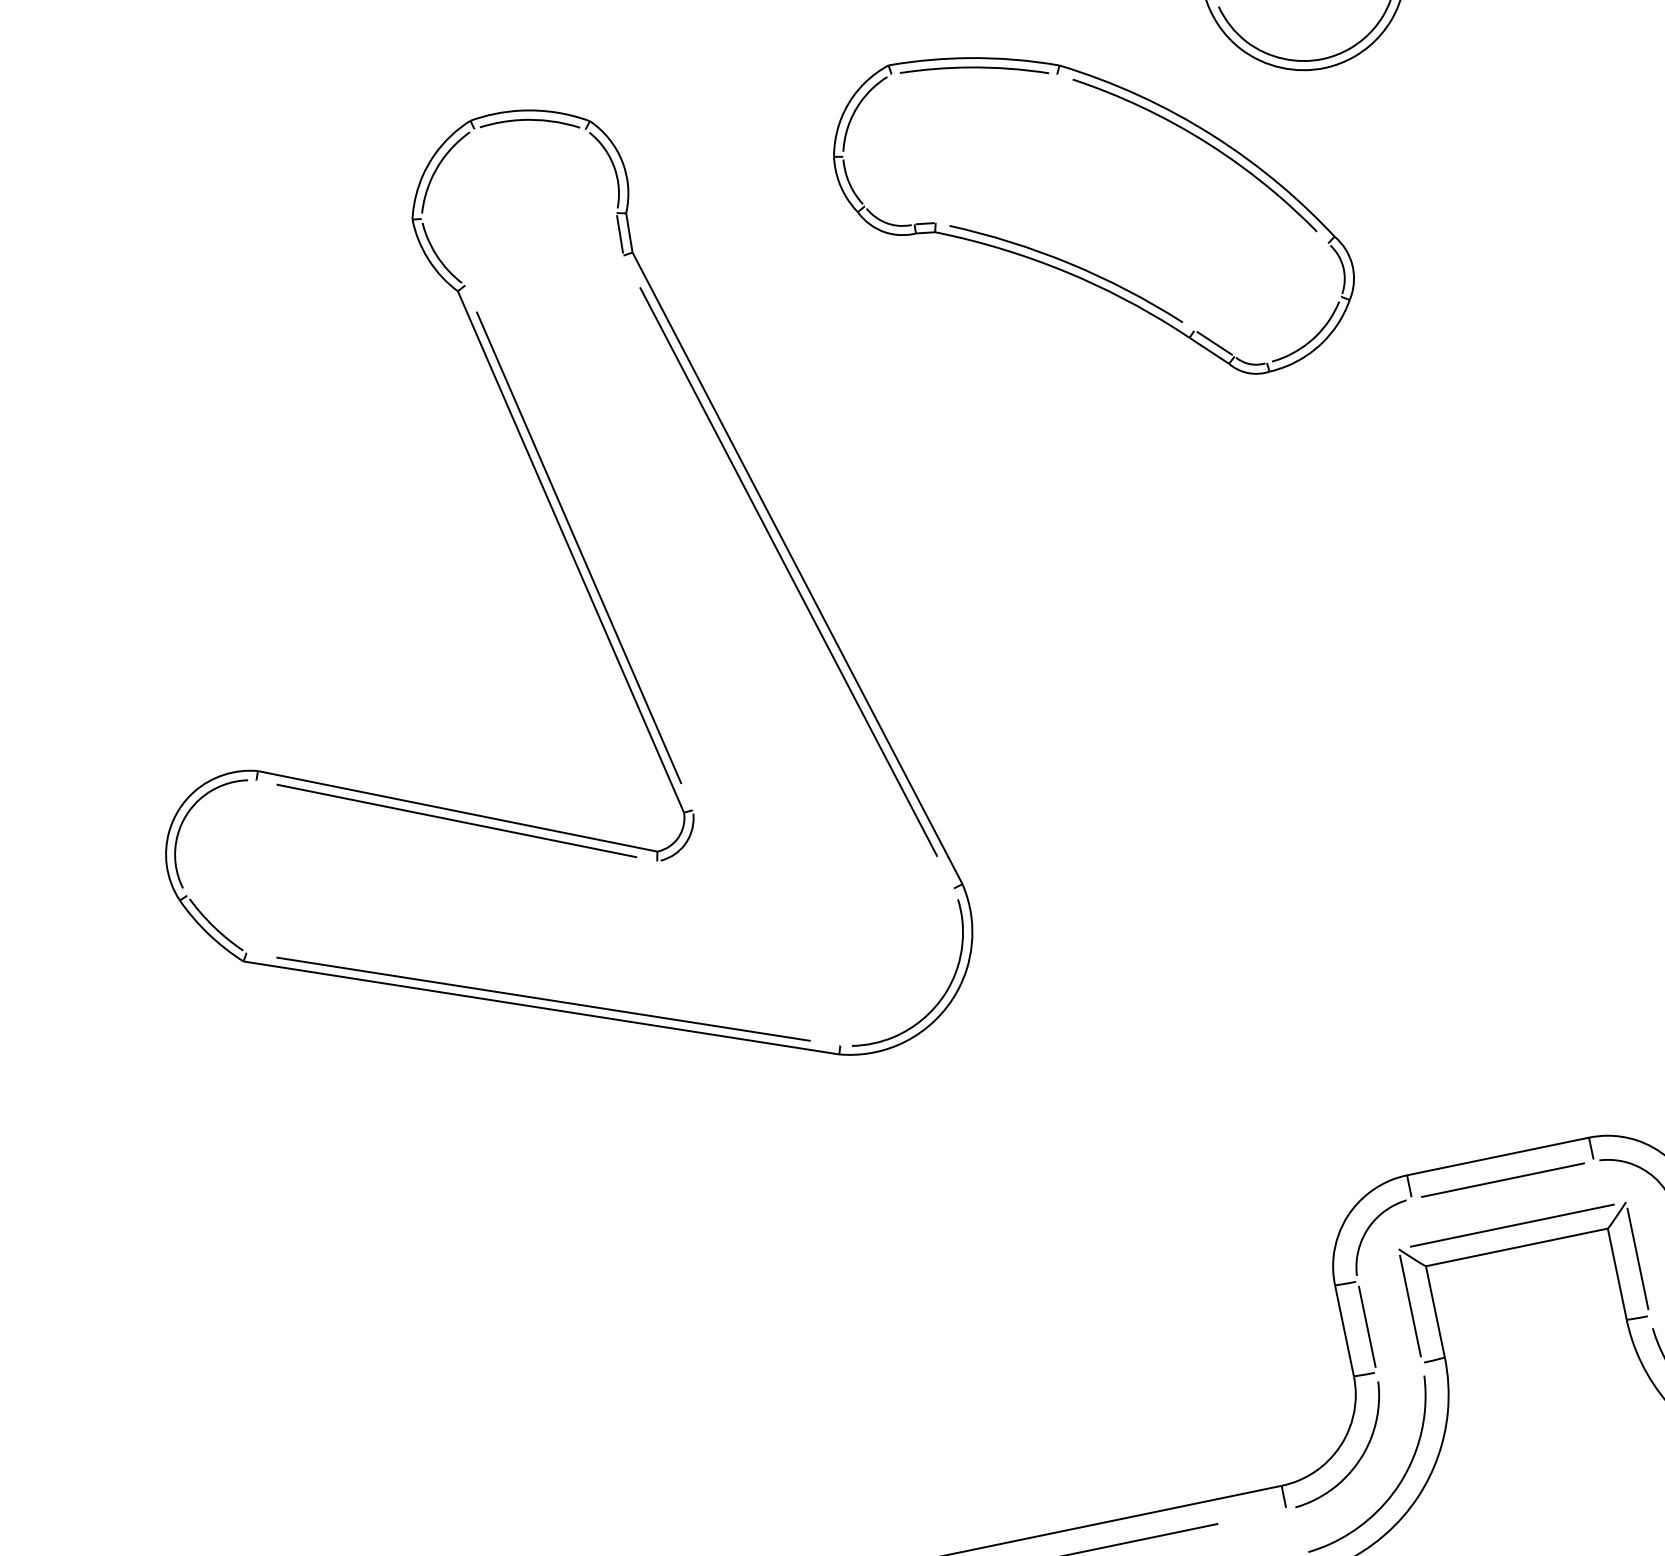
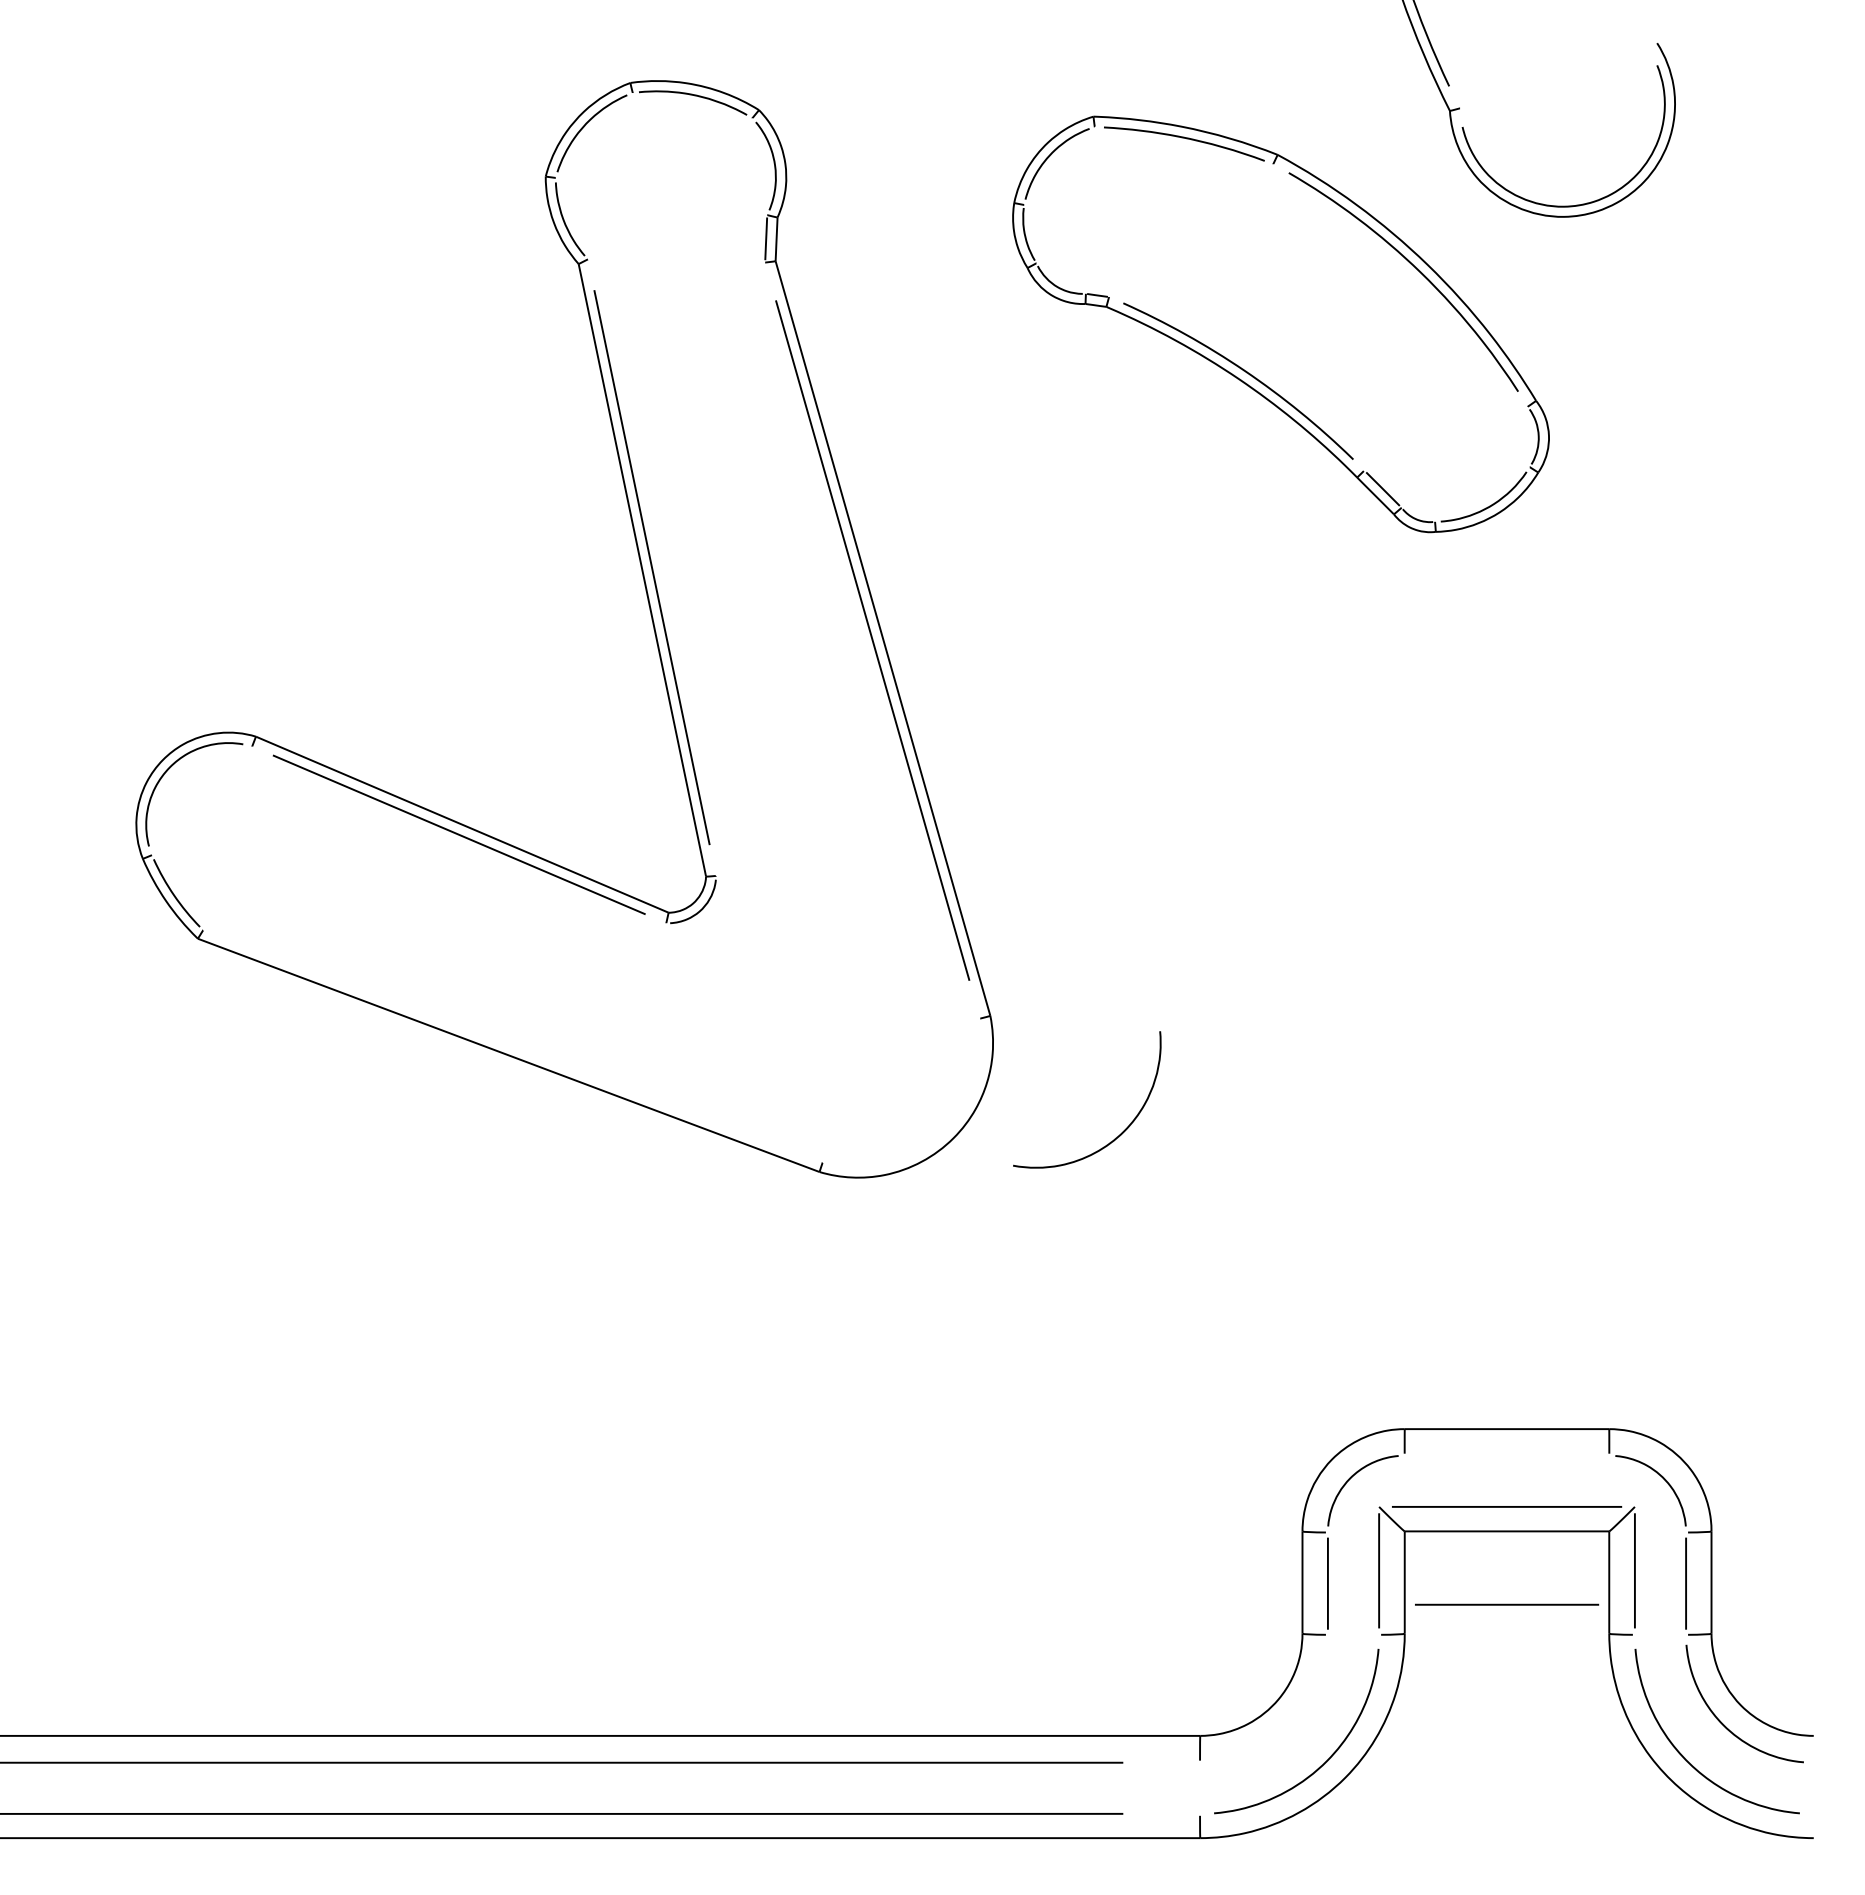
line: (543, 999) -> (512, 1046), removed
curve: (937, 1002) -> (1115, 1137), moved
line: (1503, 1179) -> (1507, 1604), moved
curve: (1359, 1458) -> (1290, 1723), removed

